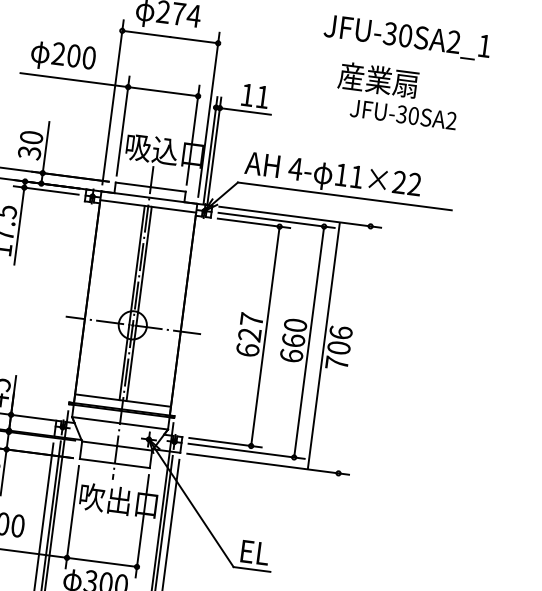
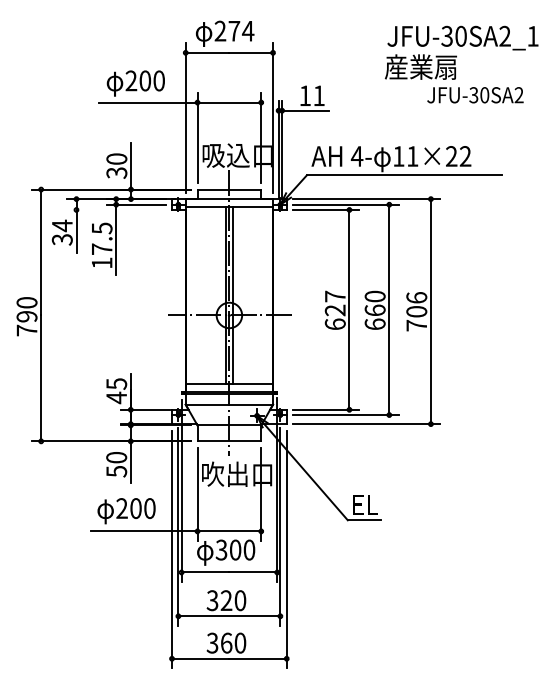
text: (406, 37) -> (462, 37), moved
text: (403, 114) -> (475, 95), moved
line: (323, 345) -> (430, 311), moved

